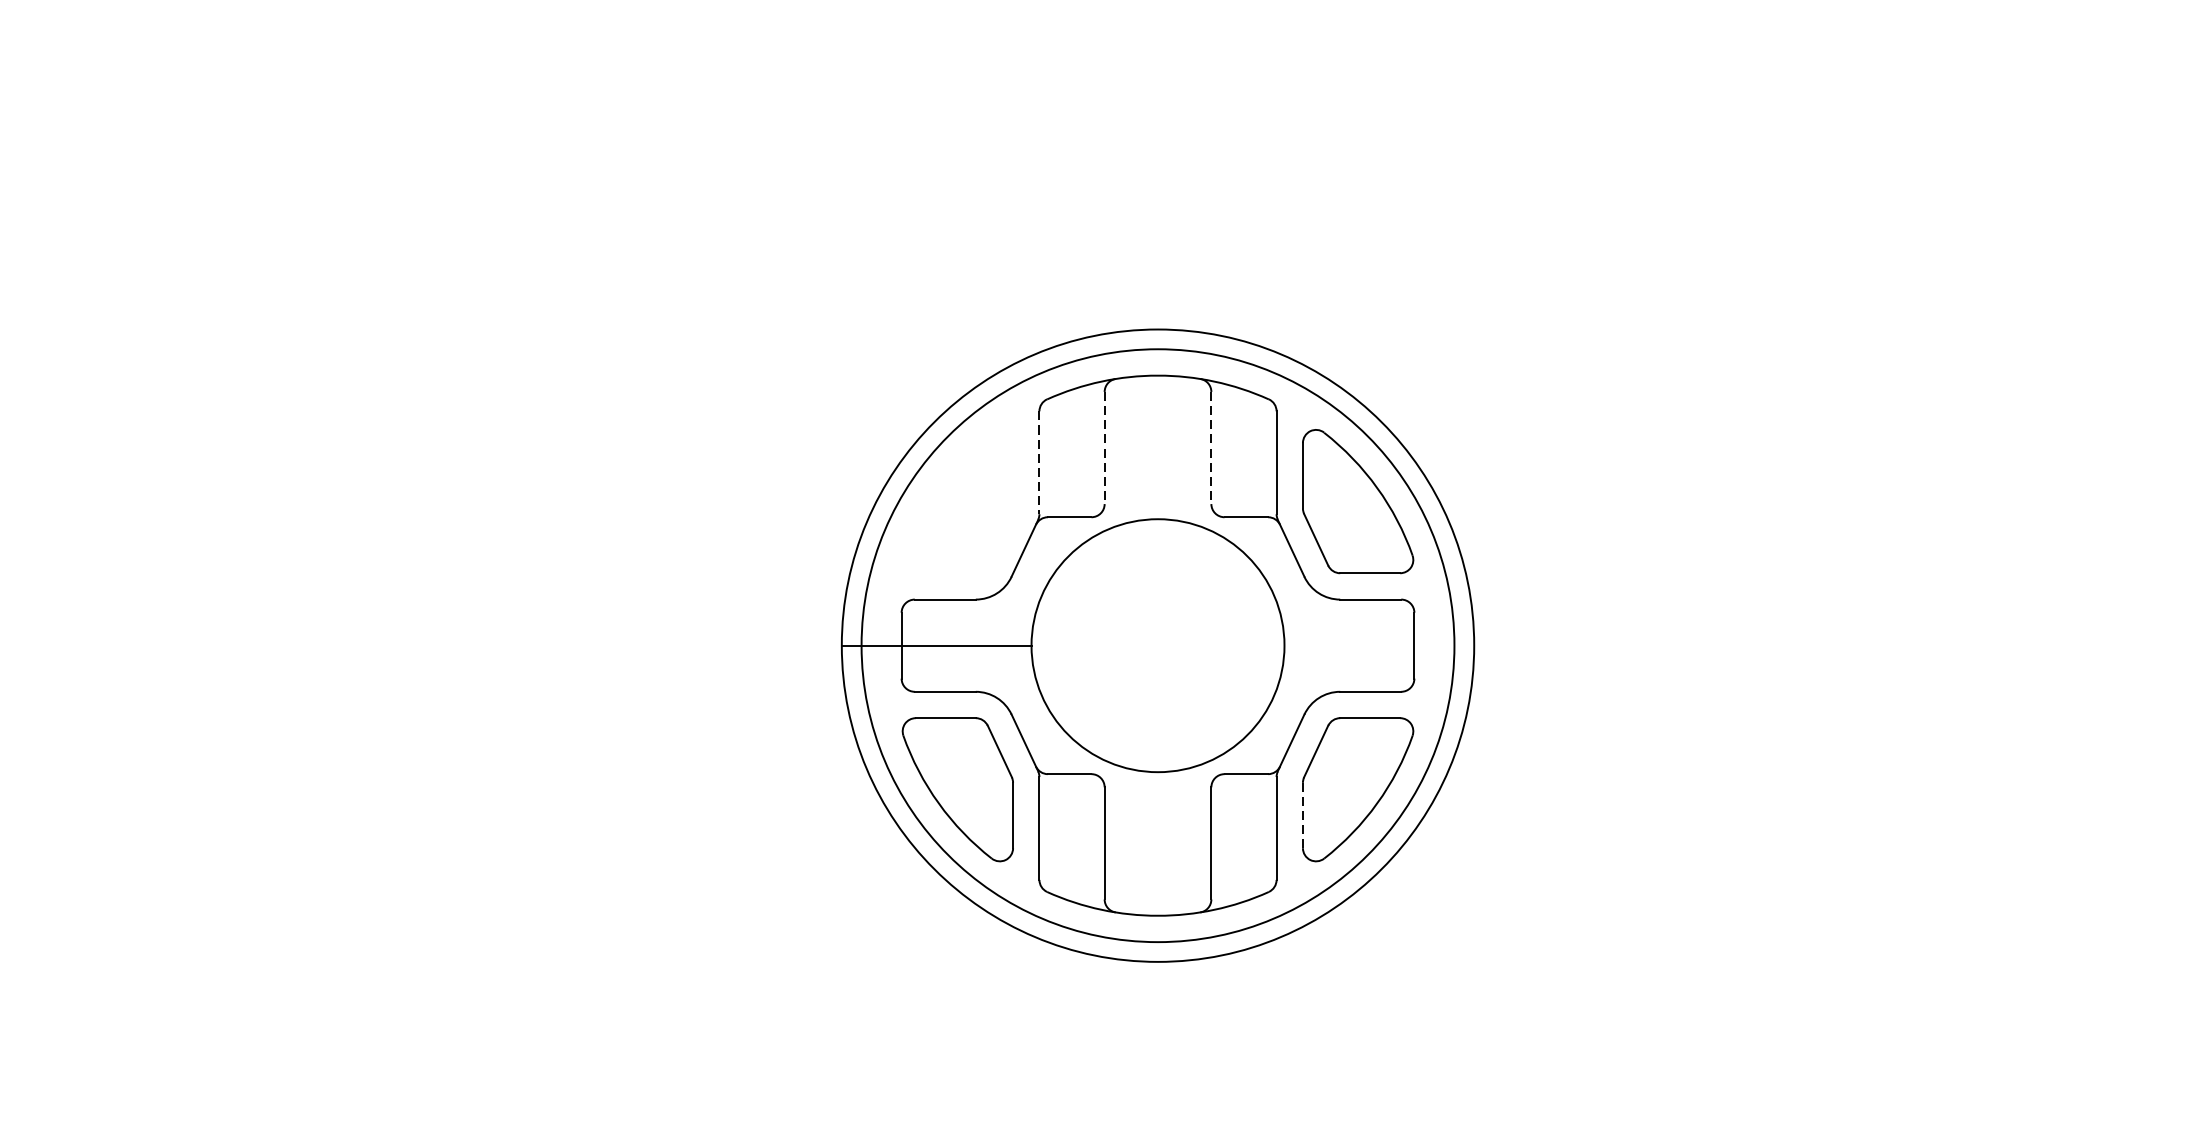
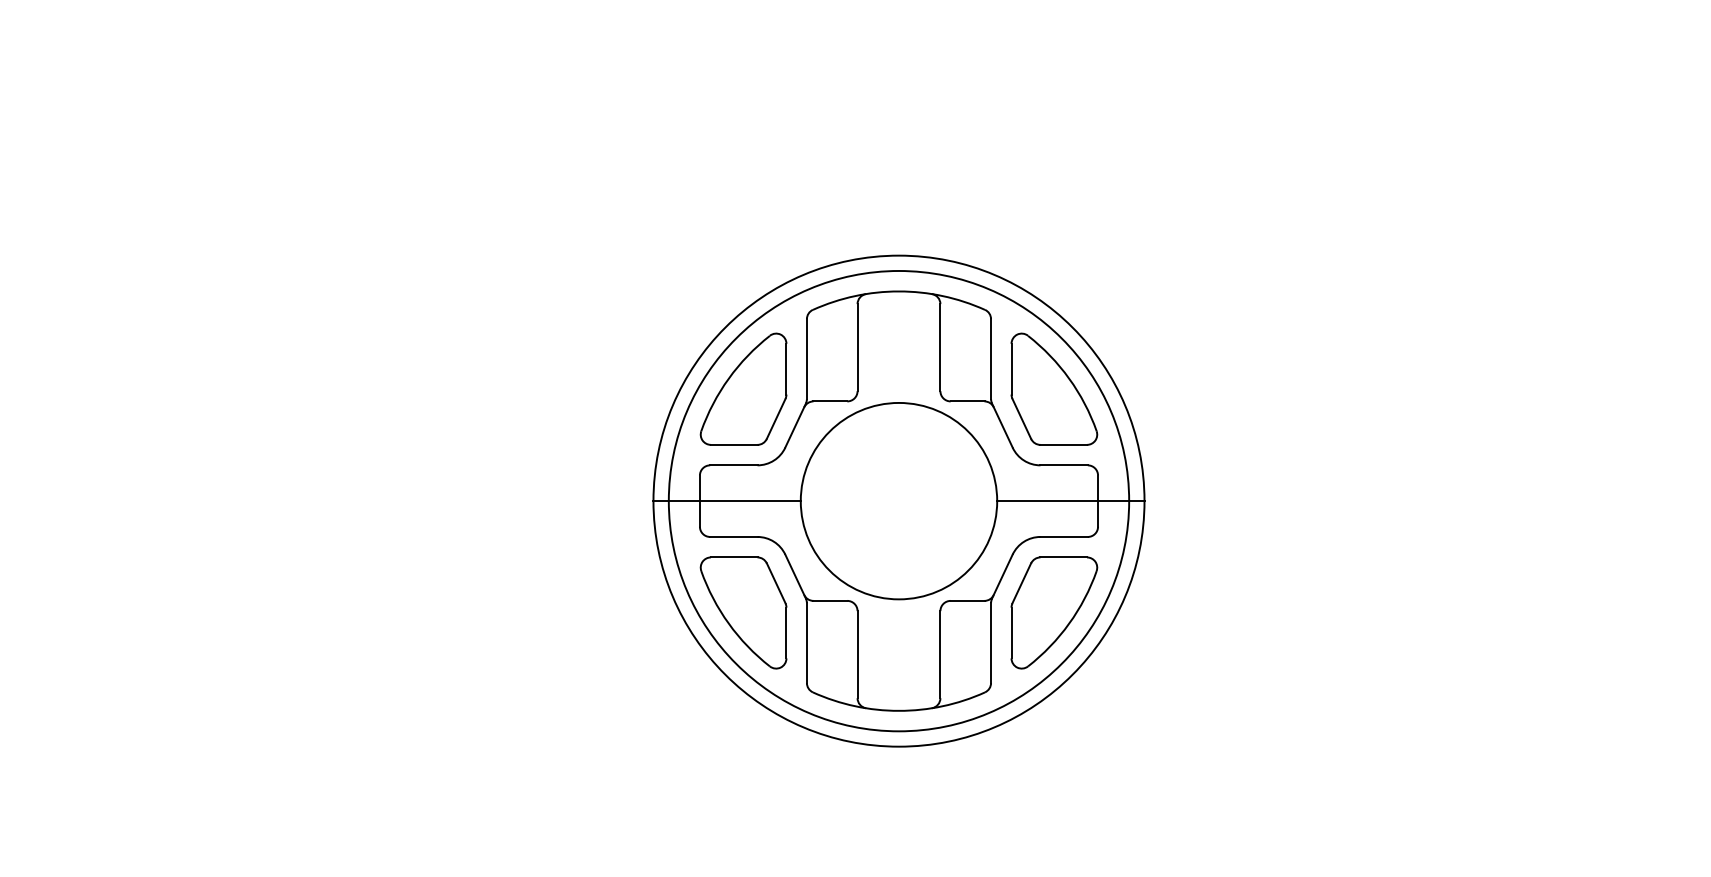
line: (1104, 447) -> (857, 347), dashed -> solid
line: (1211, 447) -> (940, 347), dashed -> solid
line: (1038, 463) -> (806, 359), dashed -> solid
part: (957, 500) -> (743, 388), added
line: (1378, 646) -> (1070, 501), added
line: (1302, 814) -> (1011, 632), dashed -> solid

